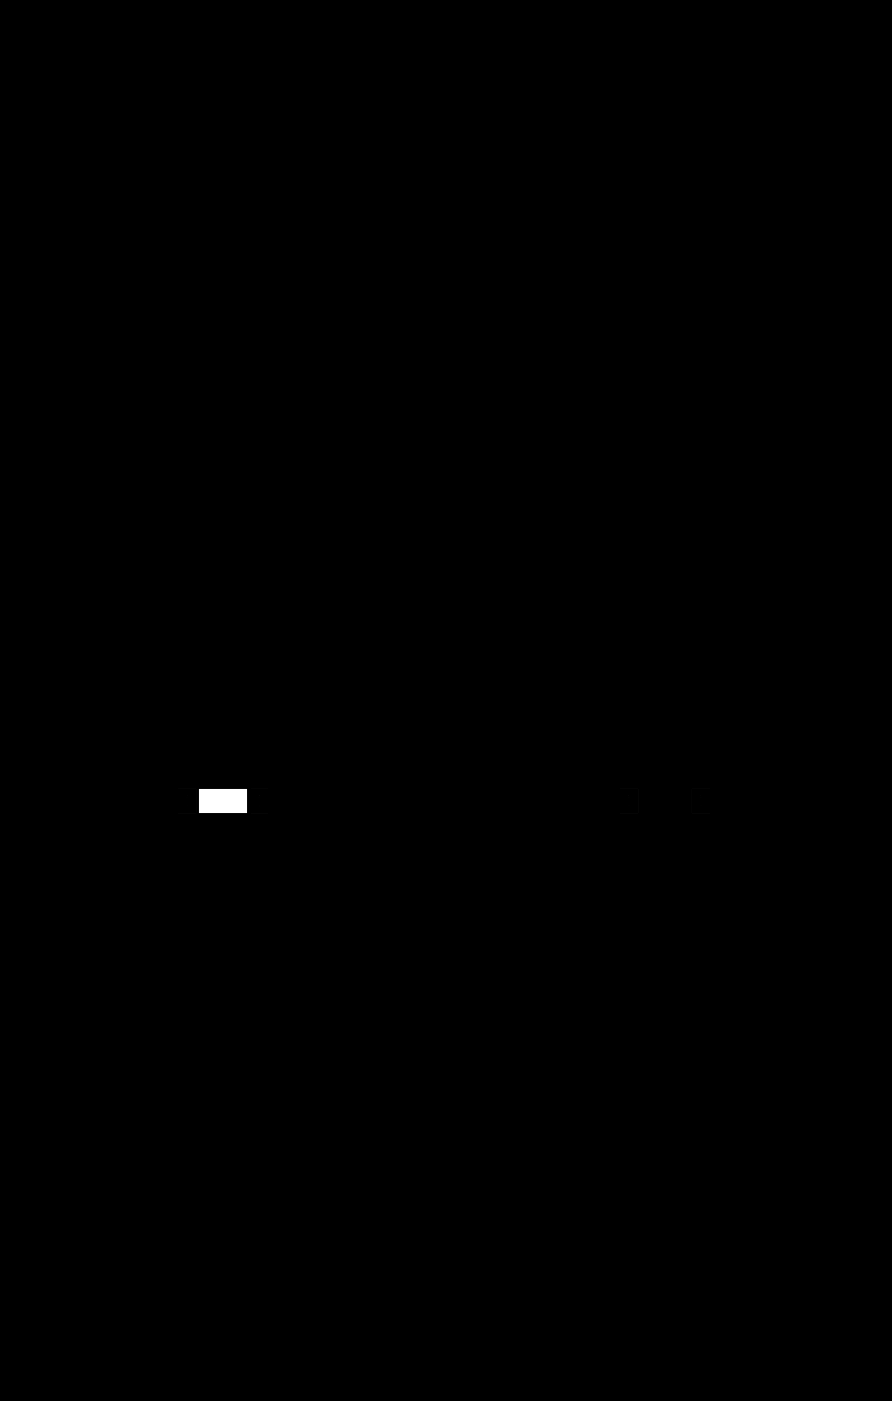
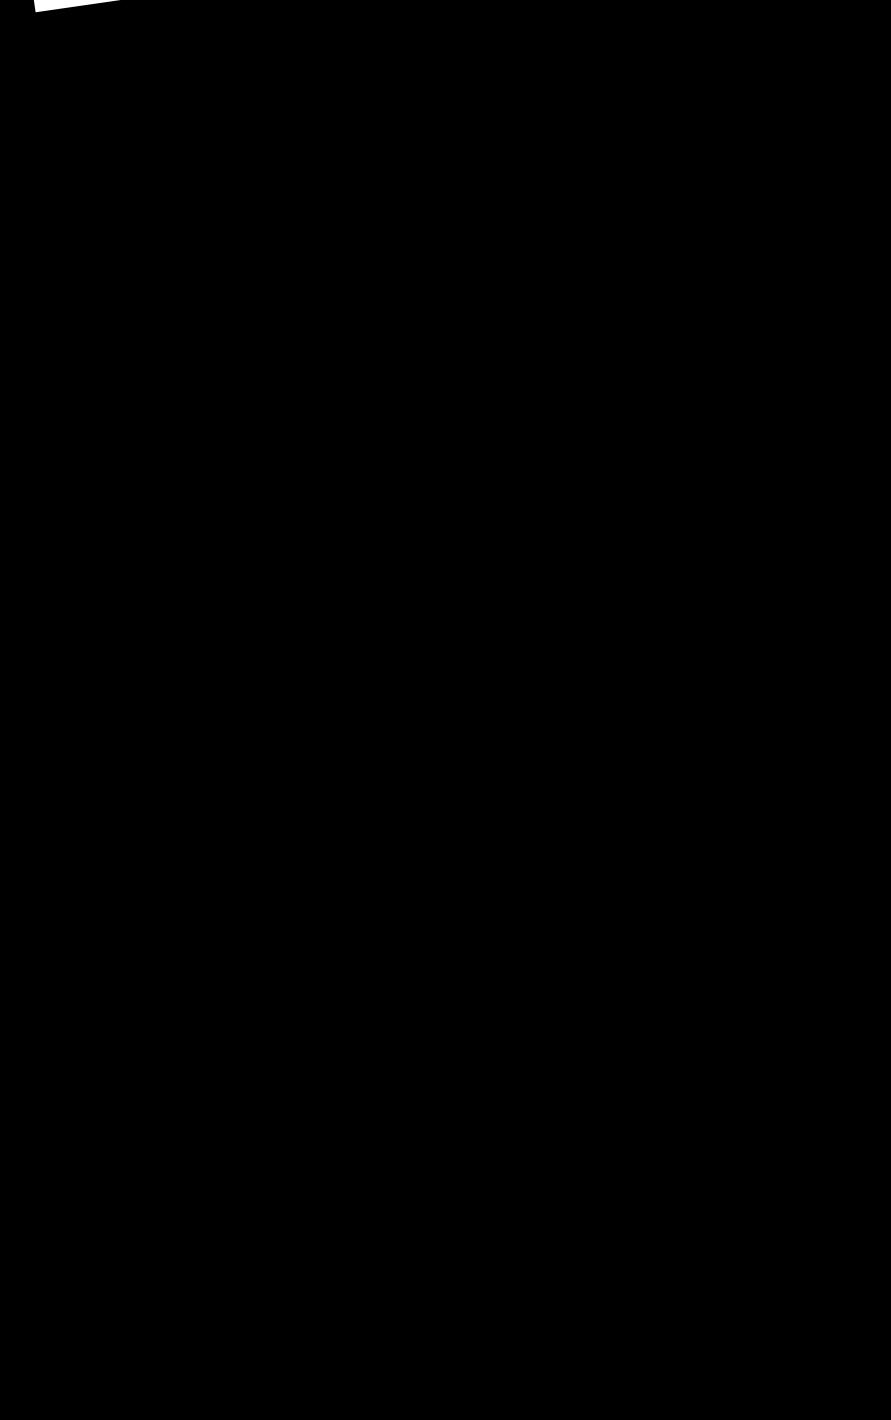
fill: (223, 800) -> (211, 892), added

